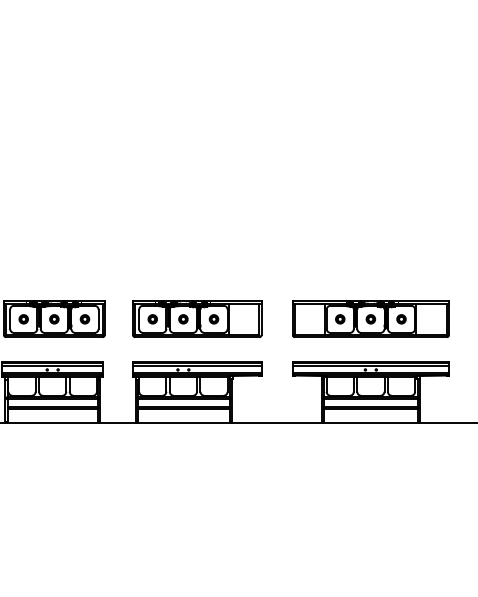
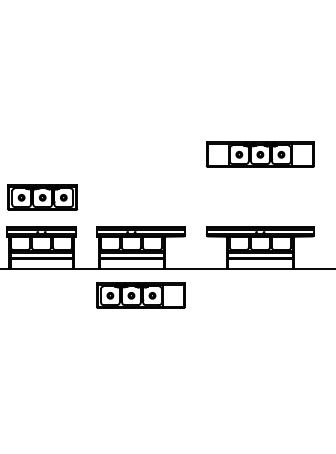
part: (196, 318) -> (140, 295), moved
part: (369, 318) -> (259, 154), moved

